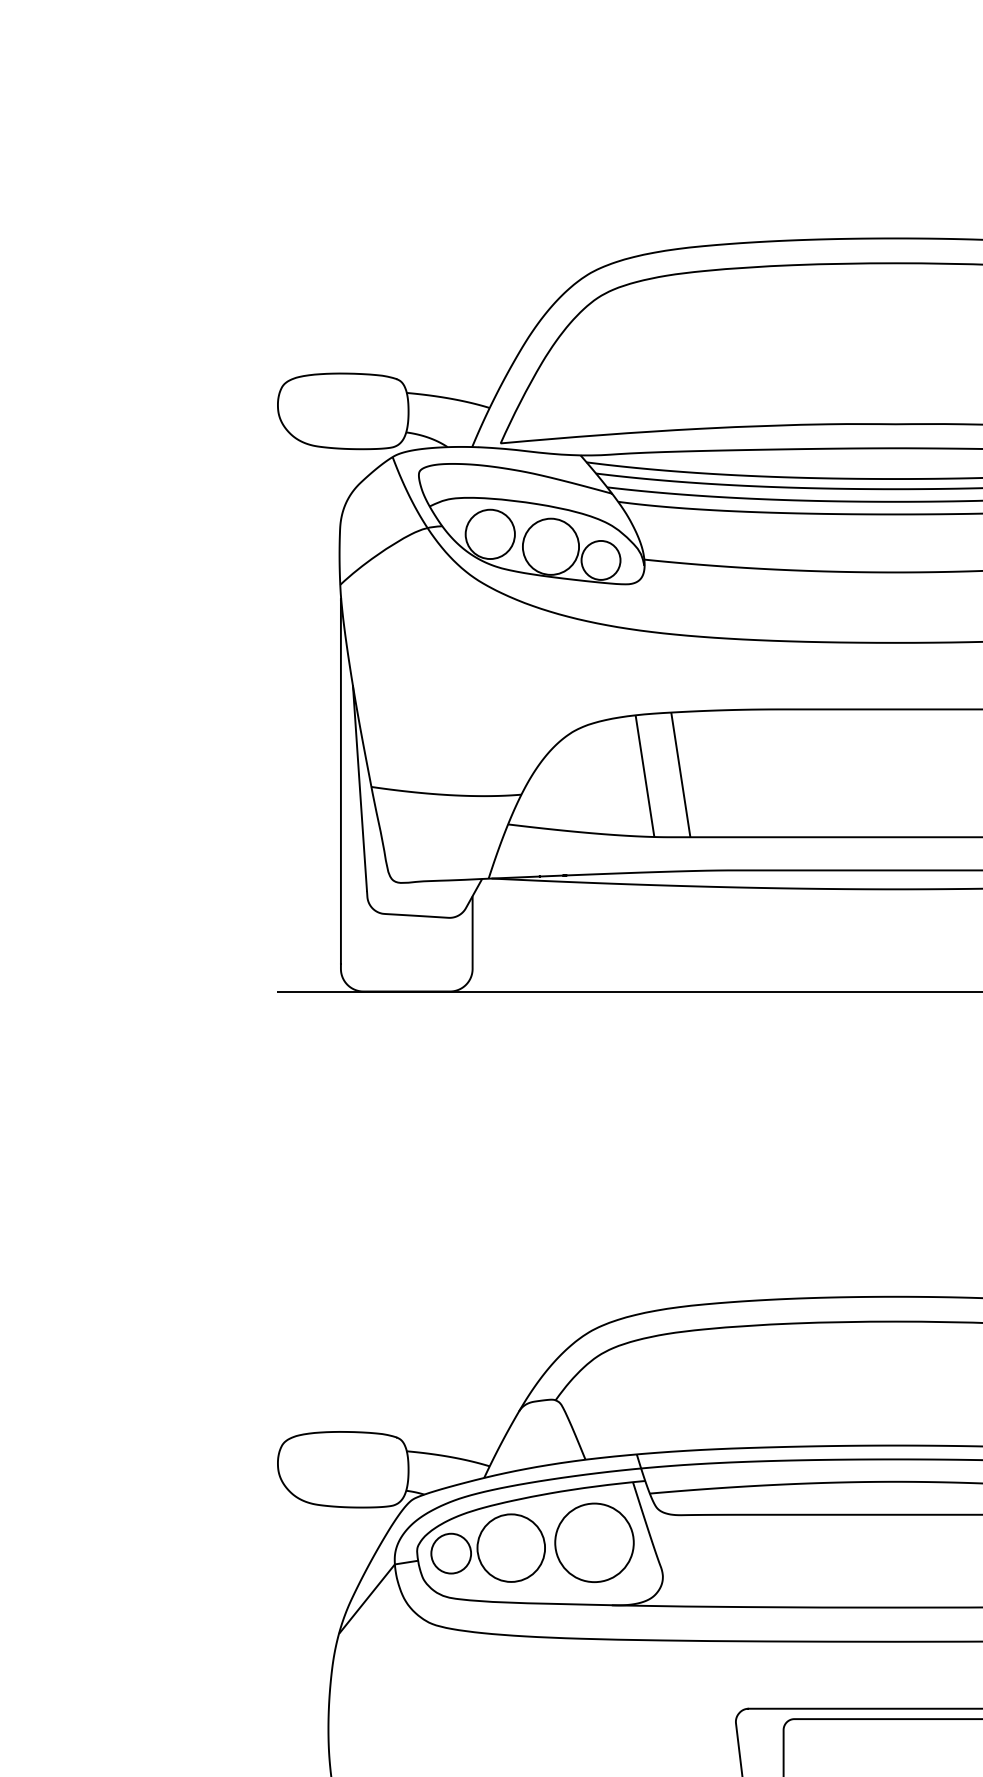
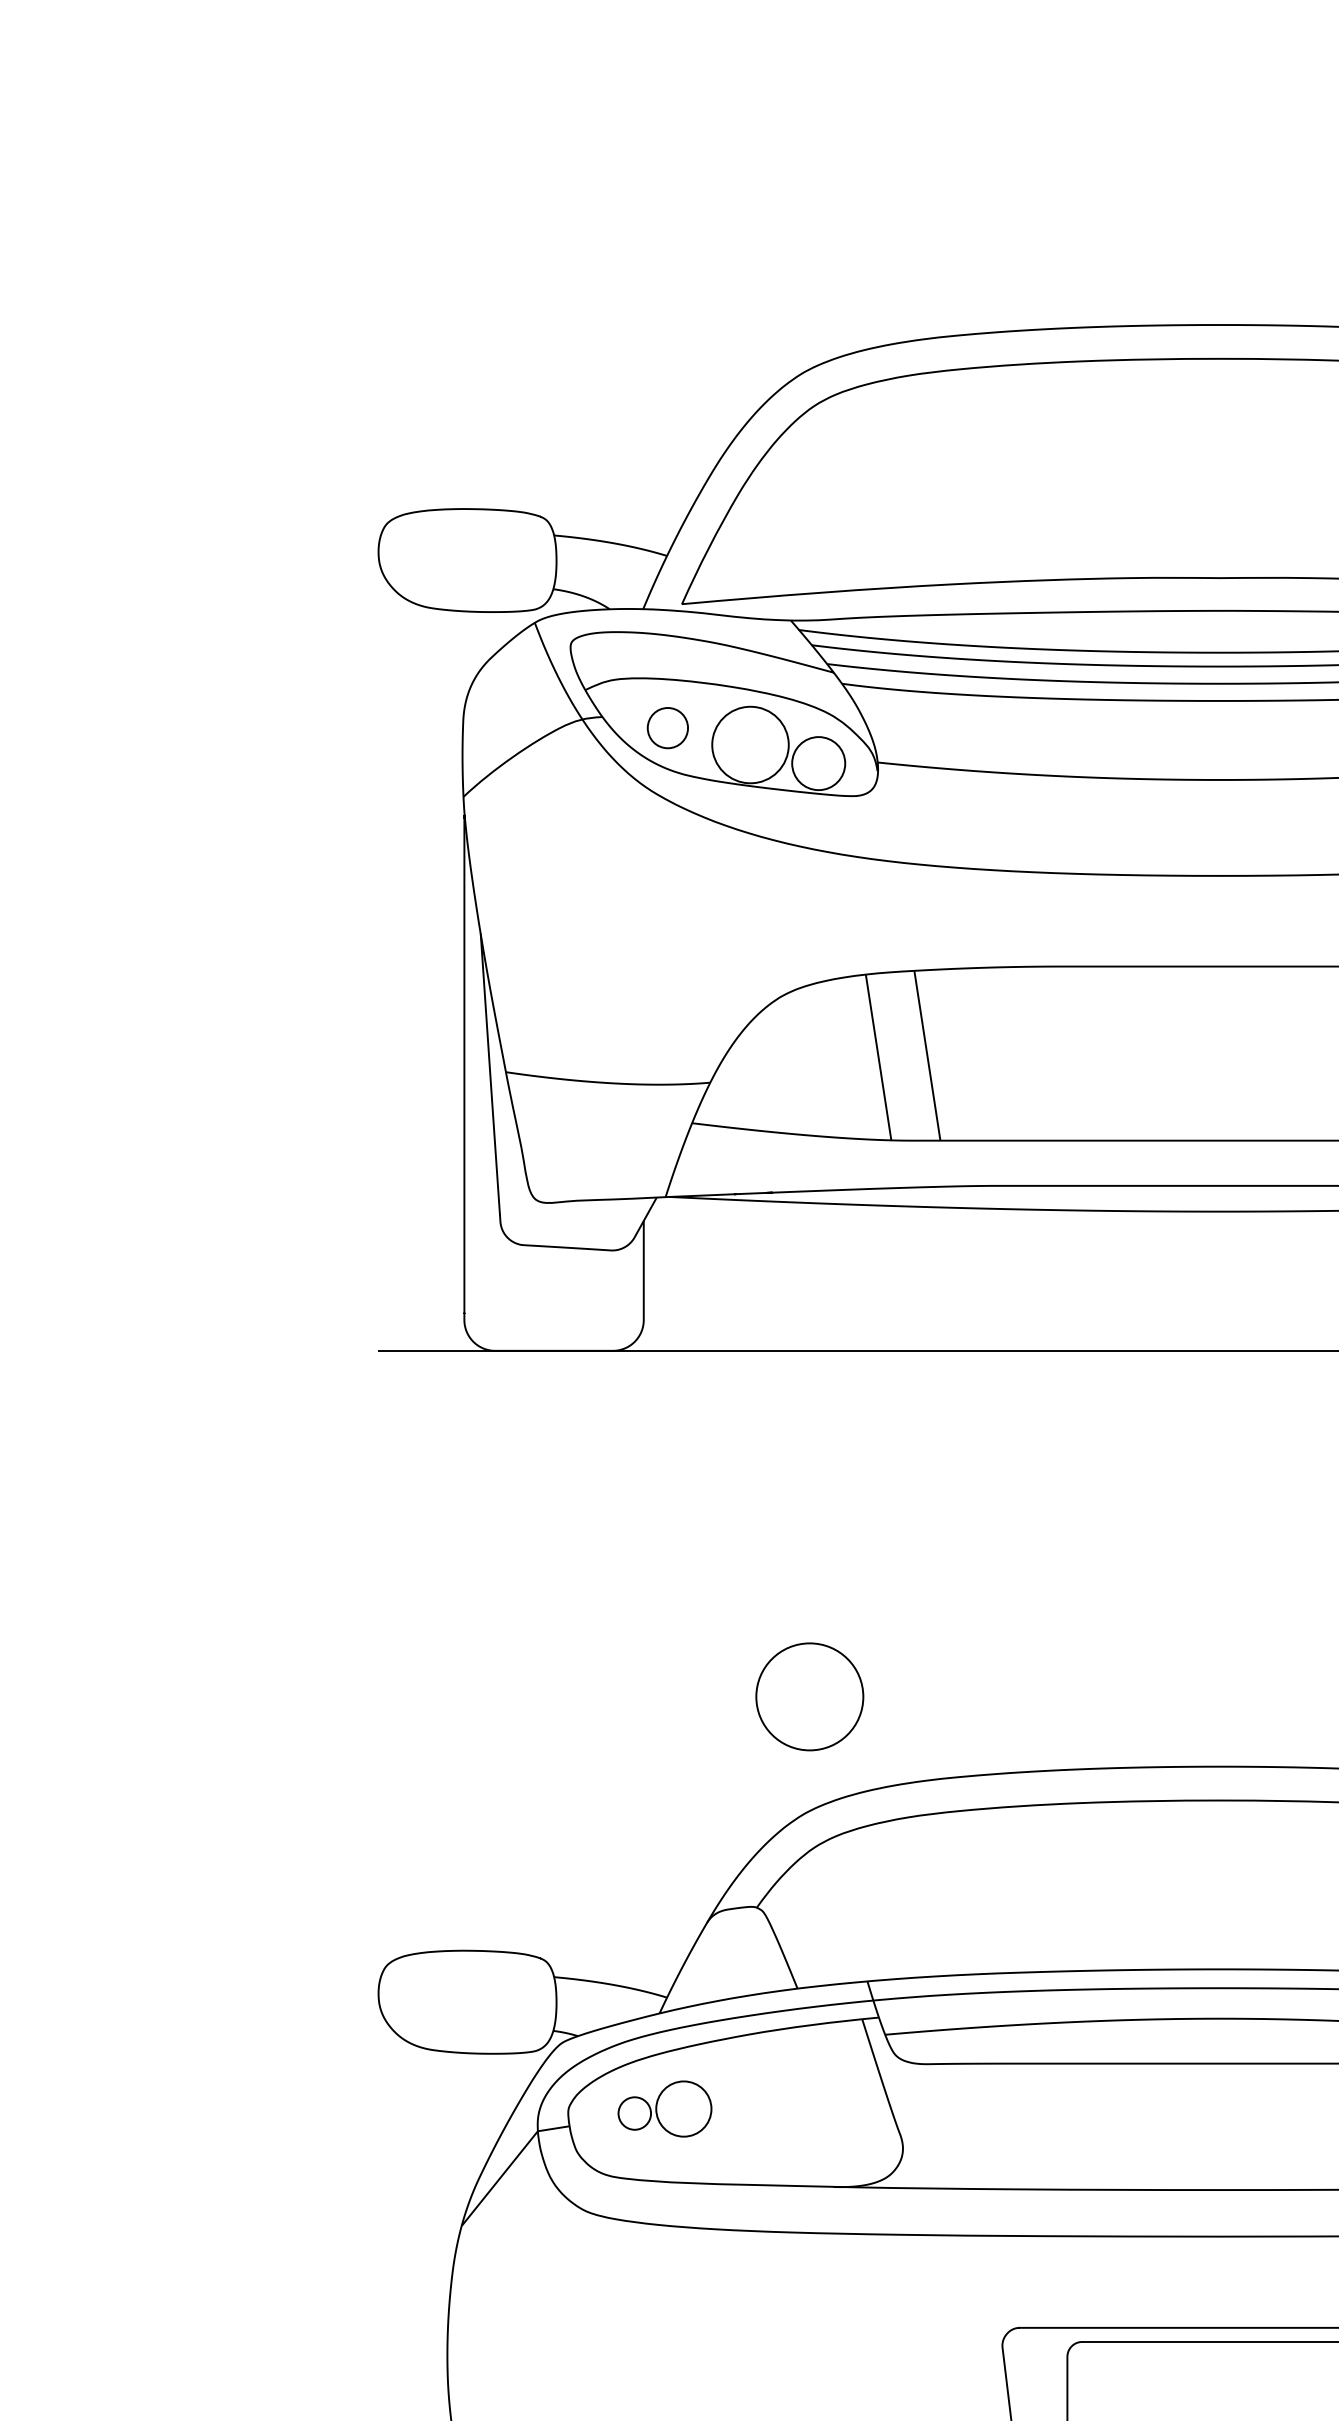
circle: (490, 533) -> (667, 727), size x0.6
circle: (594, 1542) -> (809, 1696), moved
part: (487, 1547) -> (664, 2108), size x0.6

